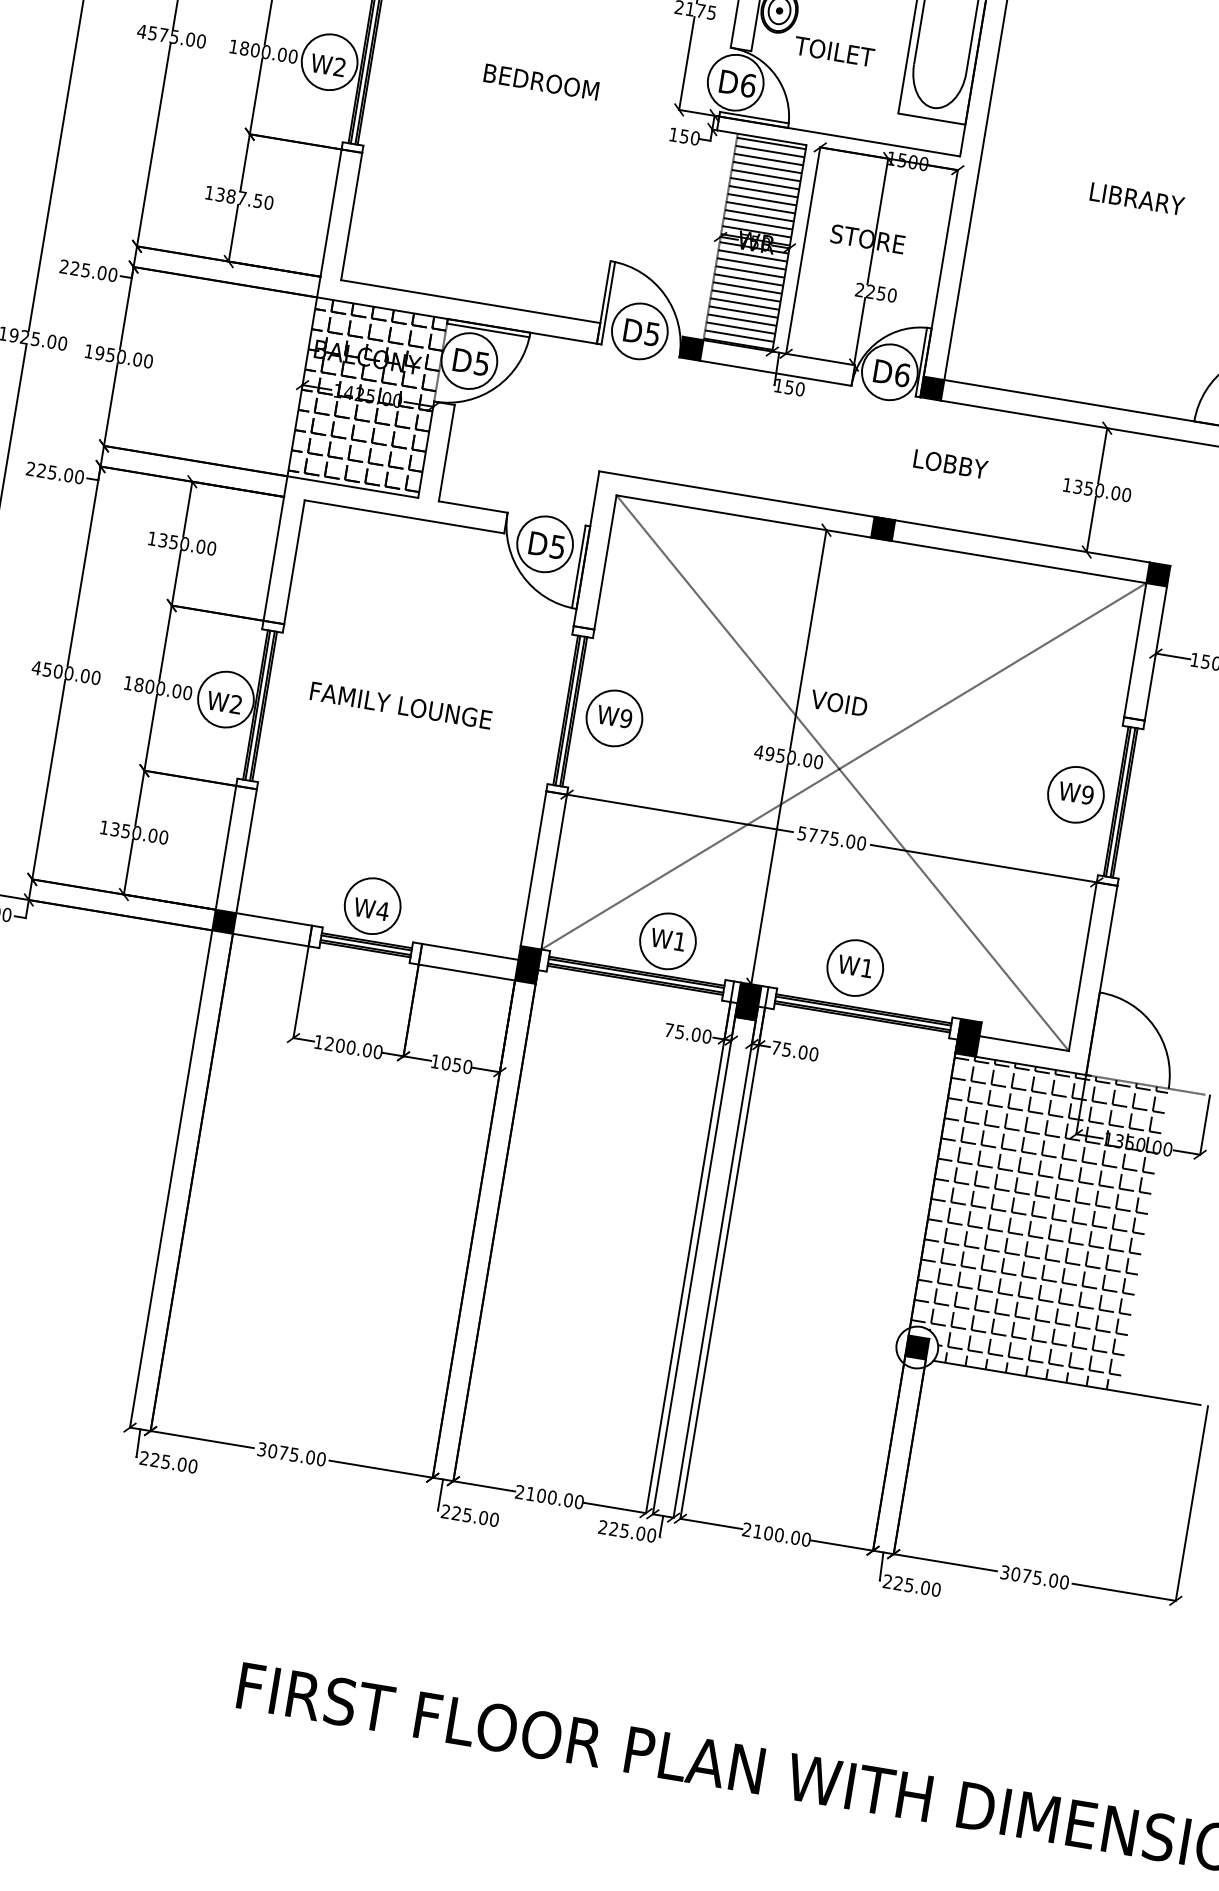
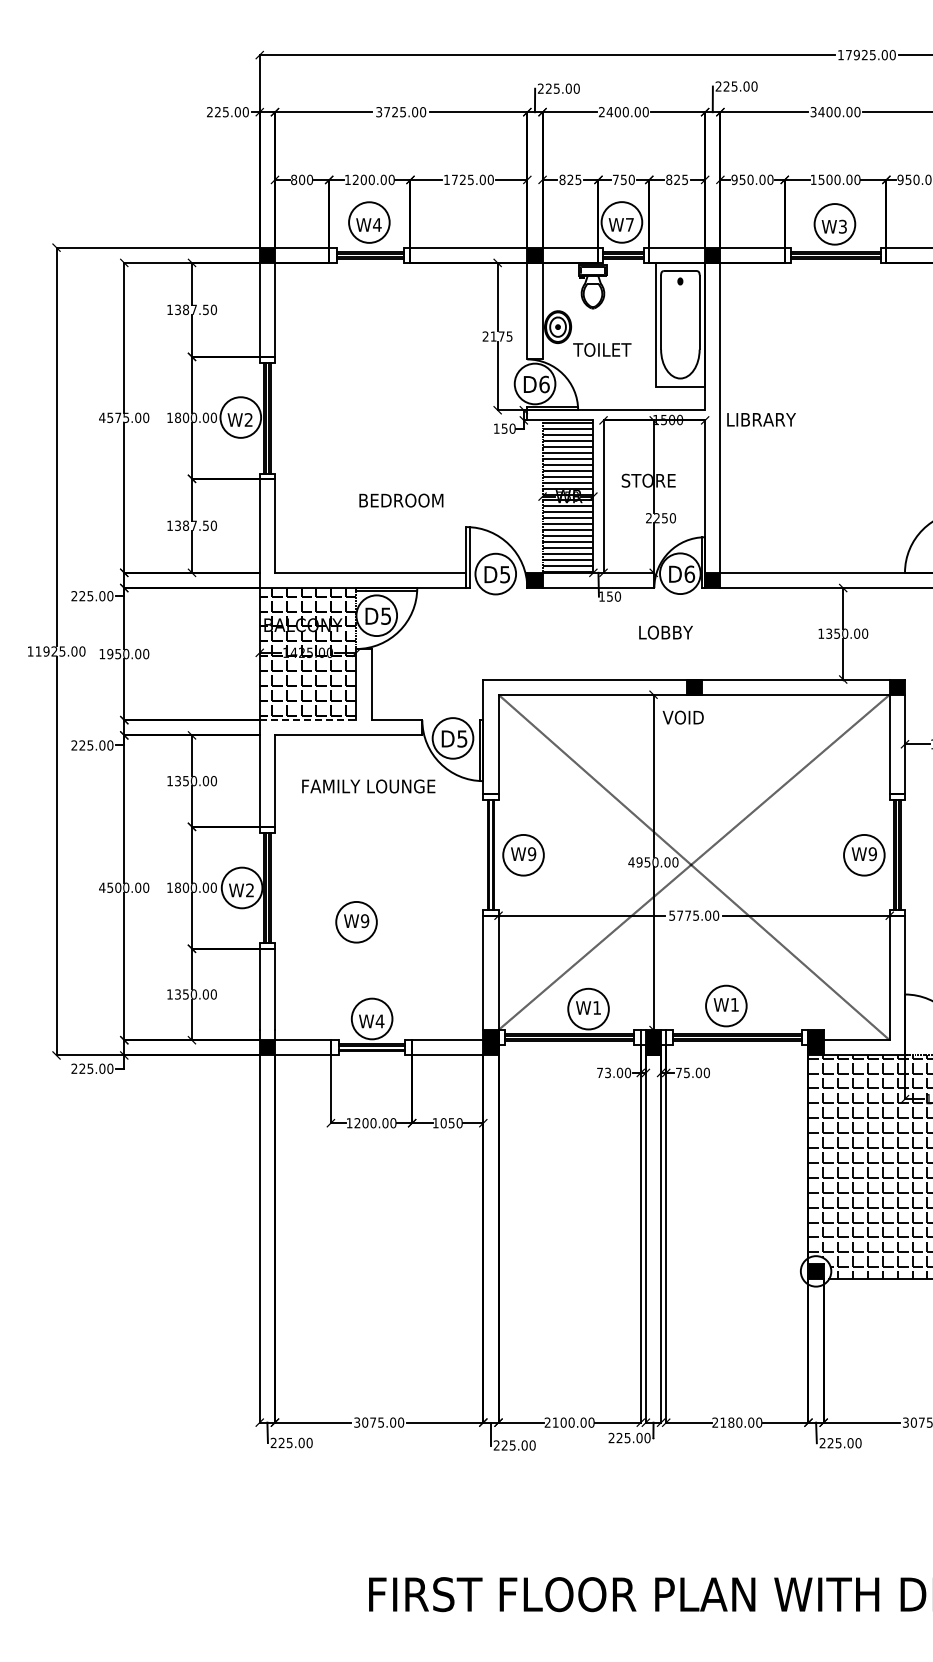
text: (541, 81) -> (401, 500), moved
text: (1137, 198) -> (761, 419), moved
text: (950, 464) -> (665, 632), moved
line: (353, 487) -> (308, 720), solid -> dashed
text: (838, 702) -> (682, 717), moved
text: (400, 705) -> (368, 786), moved
part: (373, 772) -> (356, 922), added
text: (679, 1030) -> (607, 1071), 75.00 -> 73.00
text: (768, 1533) -> (731, 1422), 2100.00 -> 2180.00

